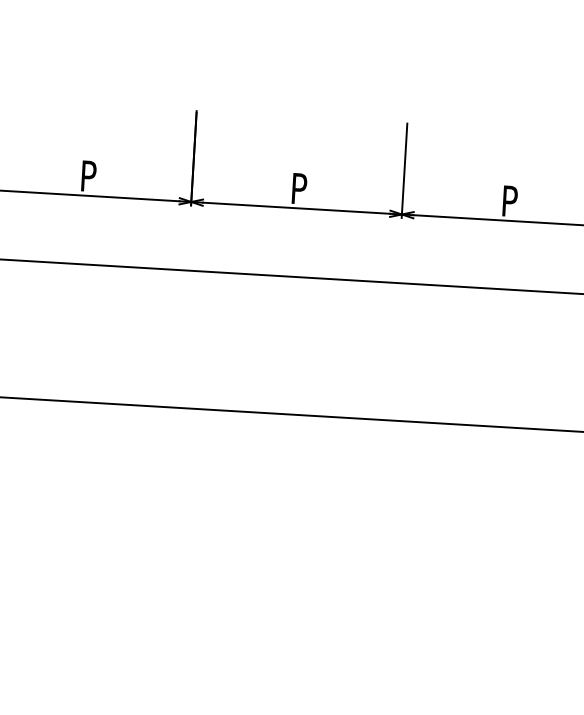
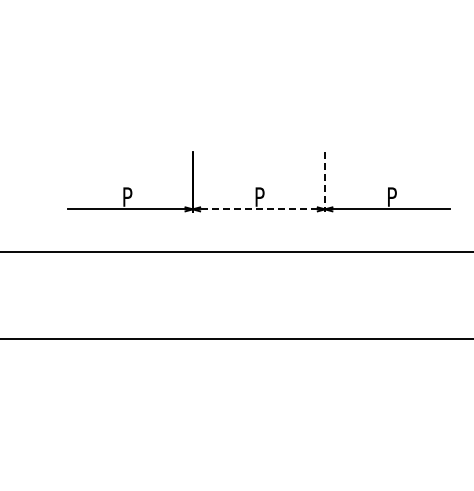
line: (405, 170) -> (325, 181), solid -> dashed
line: (295, 208) -> (258, 209), solid -> dashed

